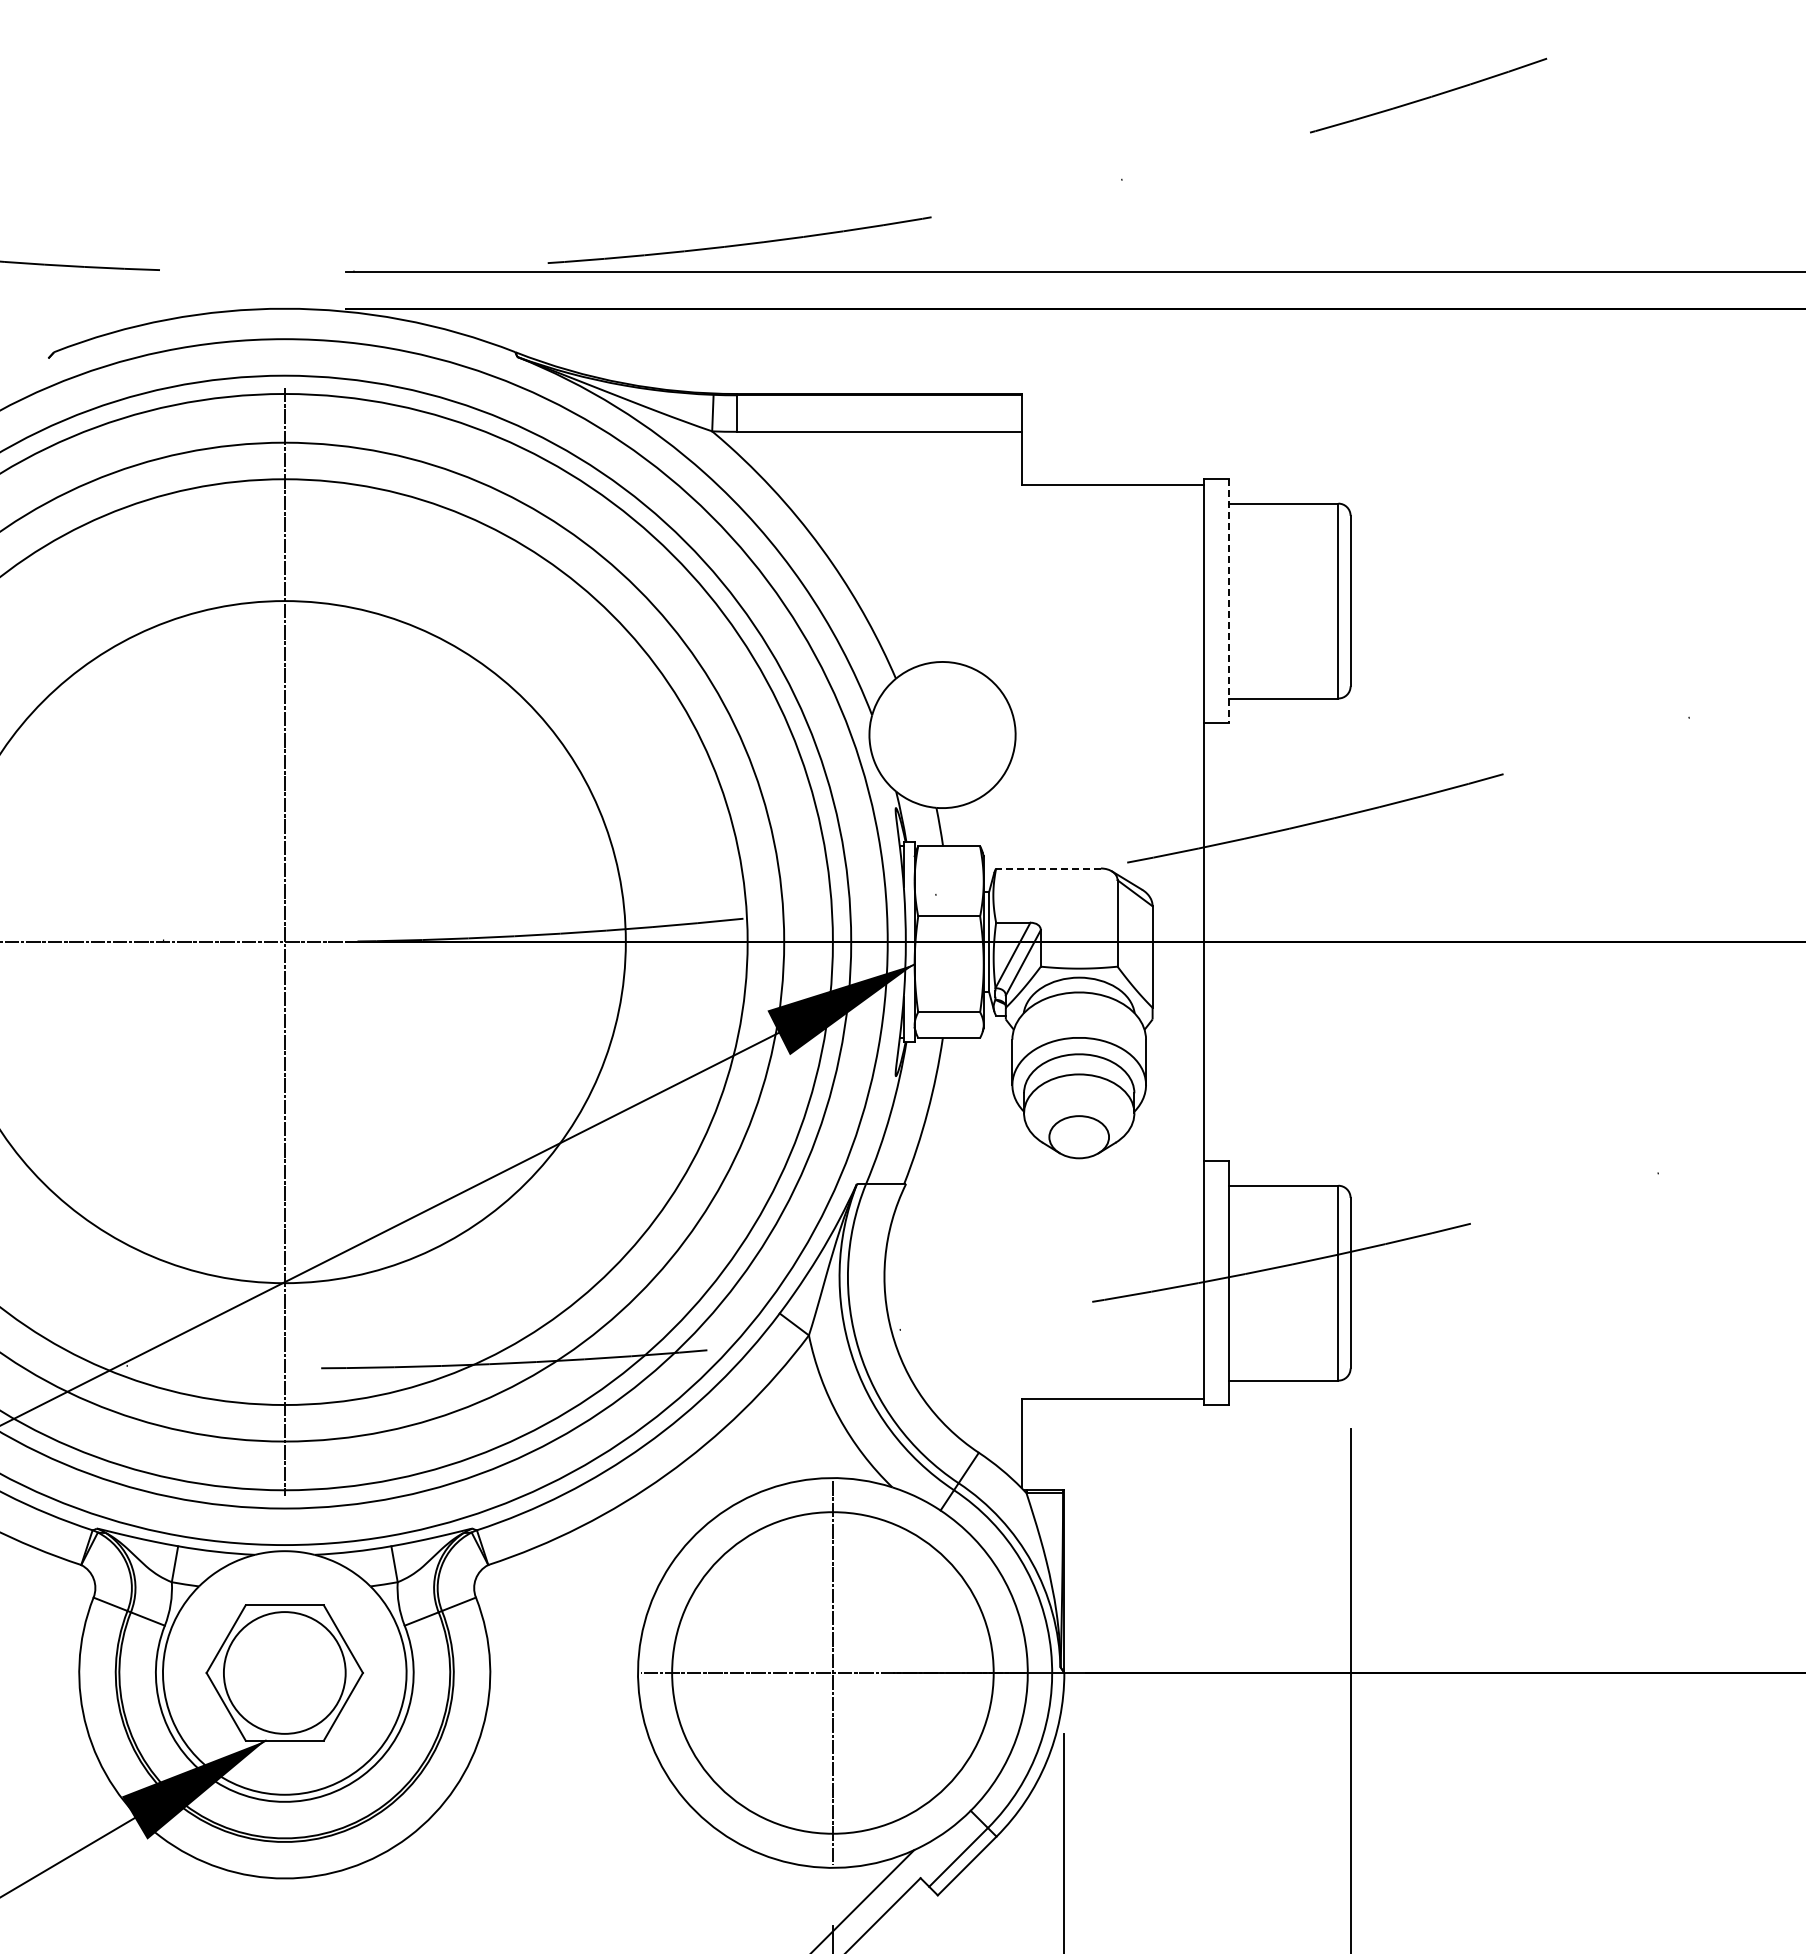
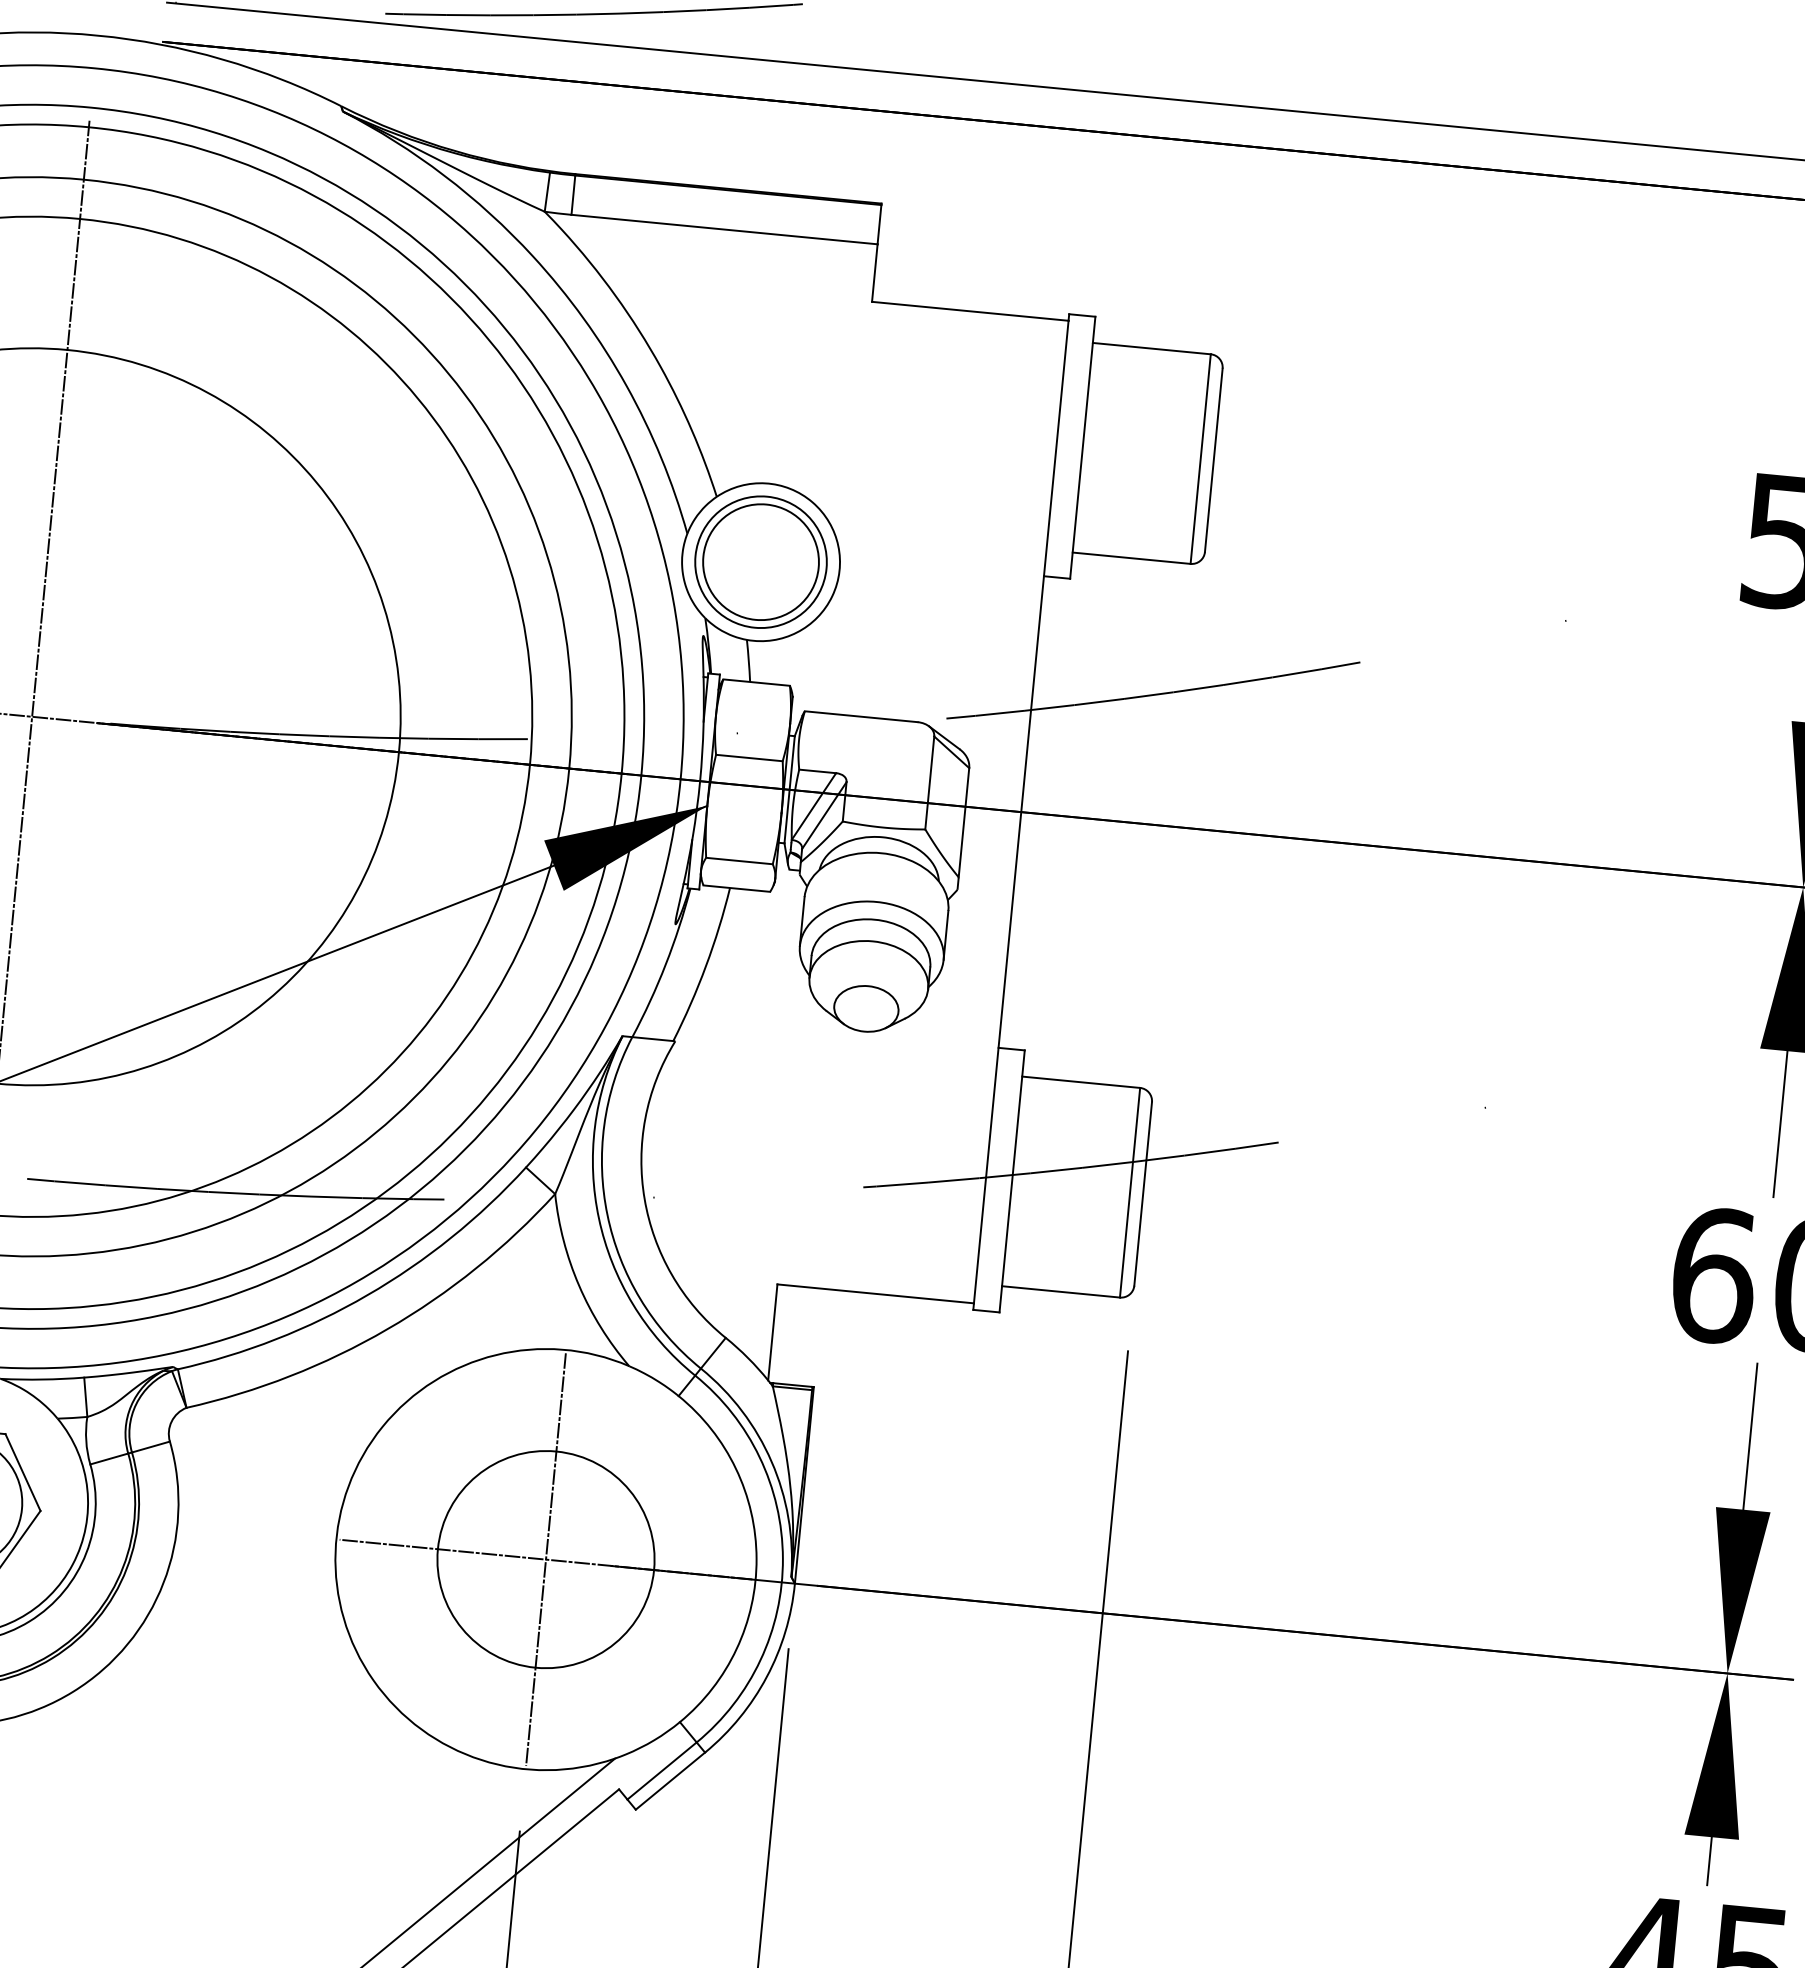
line: (1228, 601) -> (1082, 448), dashed -> solid
part: (942, 734) -> (761, 561), added
line: (1048, 868) -> (861, 716), dashed -> solid
circle: (832, 1672) -> (545, 1559), size x0.62

